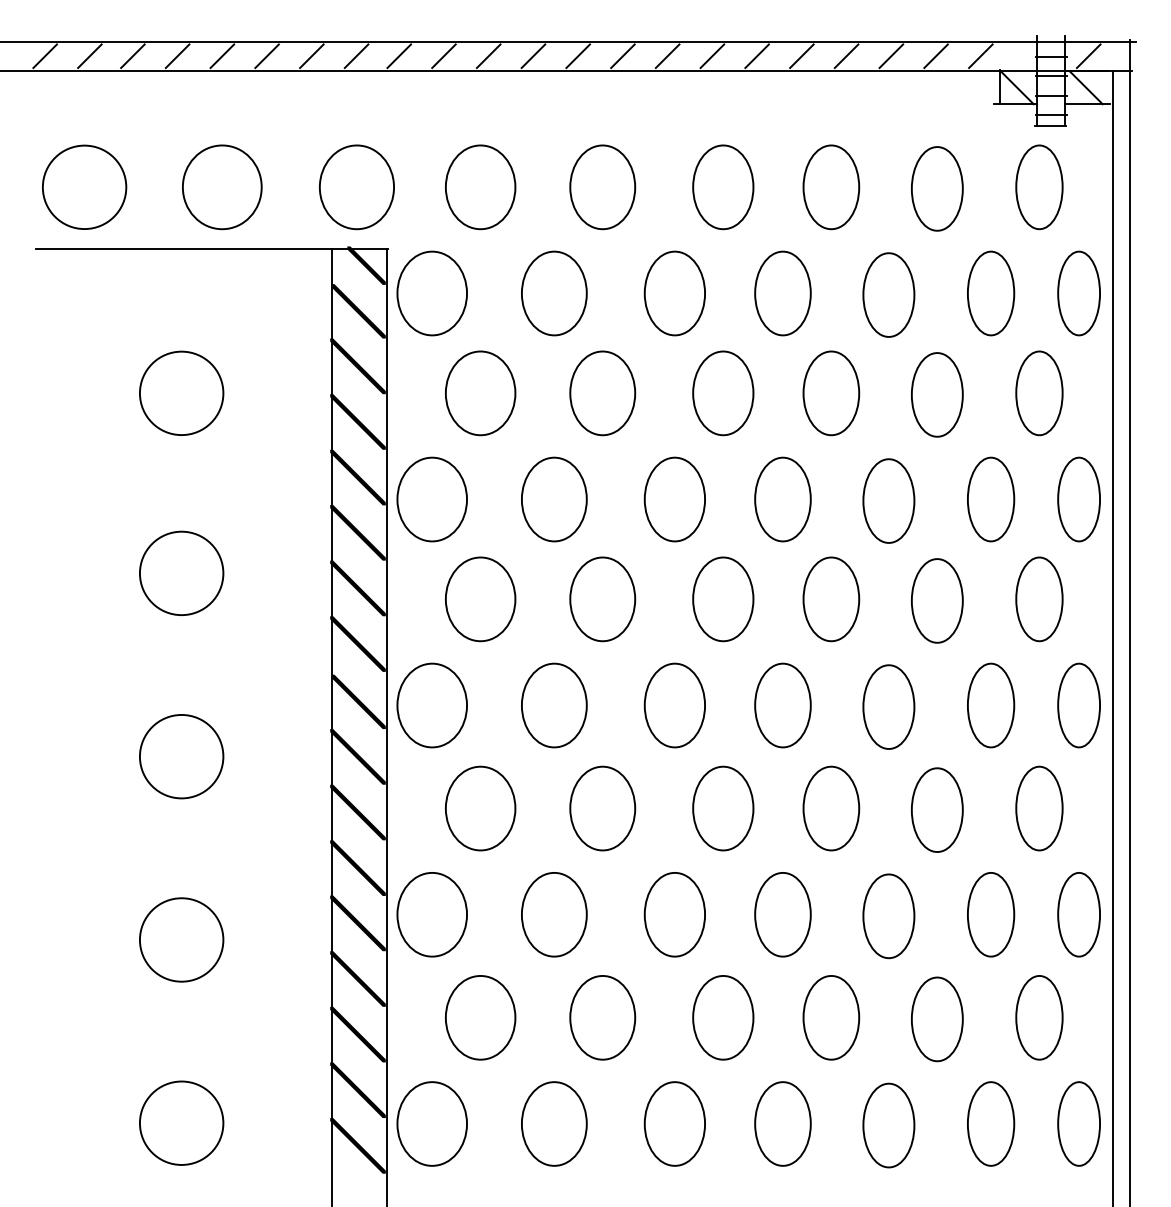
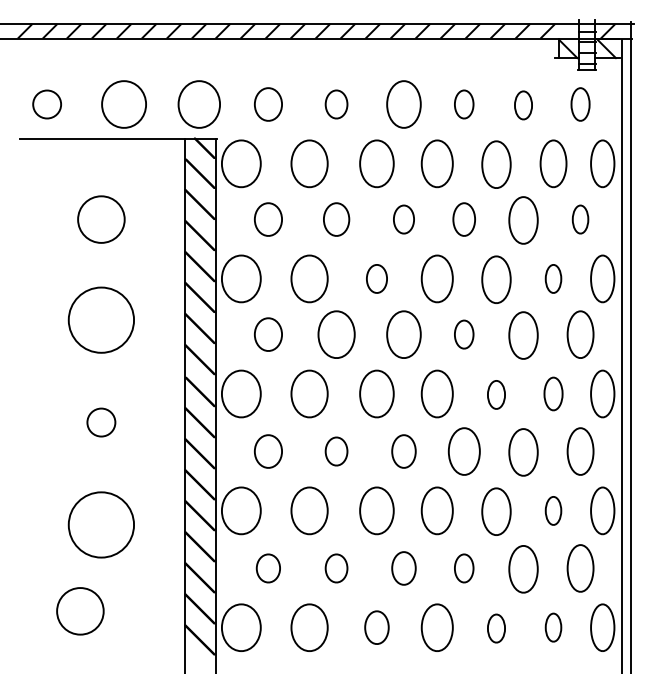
circle: (83, 187) -> (46, 104), size x0.6
part: (480, 187) -> (268, 104), size x0.7
part: (602, 187) -> (336, 104), size x0.6
part: (829, 187) -> (463, 104), size x0.6
part: (1039, 187) -> (580, 104), size x0.7
part: (937, 189) -> (523, 105), size x0.6
part: (480, 393) -> (268, 219), size x0.7
part: (602, 393) -> (336, 219), size x0.7
part: (722, 393) -> (403, 219), size x0.6
part: (829, 393) -> (463, 219), size x0.7
part: (1039, 393) -> (580, 219), size x0.6
part: (674, 498) -> (376, 278), size x0.6
part: (990, 498) -> (553, 278), size x0.6
circle: (181, 572) -> (101, 319), size x1.4
part: (480, 599) -> (268, 334), size x0.7
part: (829, 599) -> (463, 334), size x0.6
part: (990, 704) -> (553, 393), size x0.7
part: (888, 706) -> (496, 394), size x0.6
circle: (181, 756) -> (101, 422), size x0.6
part: (480, 808) -> (268, 451), size x0.7
part: (602, 808) -> (336, 451), size x0.6
part: (722, 808) -> (403, 451), size x0.7
part: (990, 914) -> (553, 510), size x0.6
circle: (181, 939) -> (101, 524), size x1.4
part: (480, 1017) -> (268, 568), size x0.6
part: (602, 1017) -> (336, 568), size x0.6
part: (722, 1017) -> (403, 568), size x0.7
part: (829, 1017) -> (463, 568), size x0.6
circle: (181, 1123) -> (80, 611), moved
part: (674, 1123) -> (376, 627), size x0.7
part: (990, 1123) -> (553, 627), size x0.6
part: (888, 1125) -> (496, 628), size x0.6

